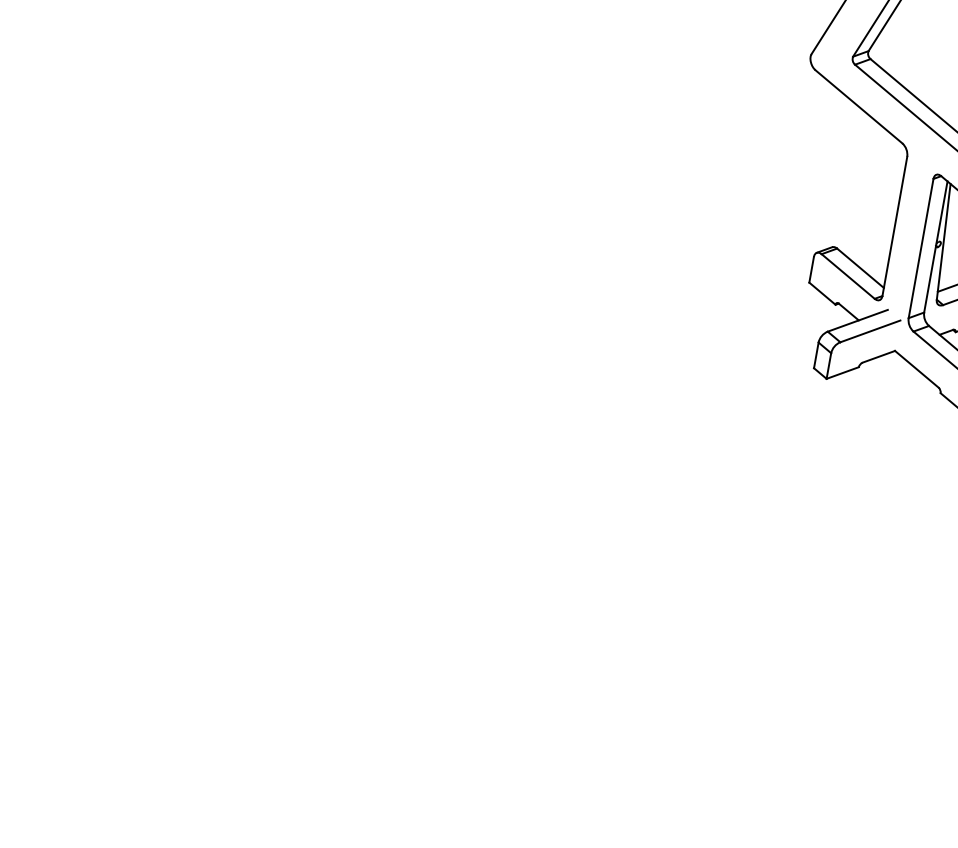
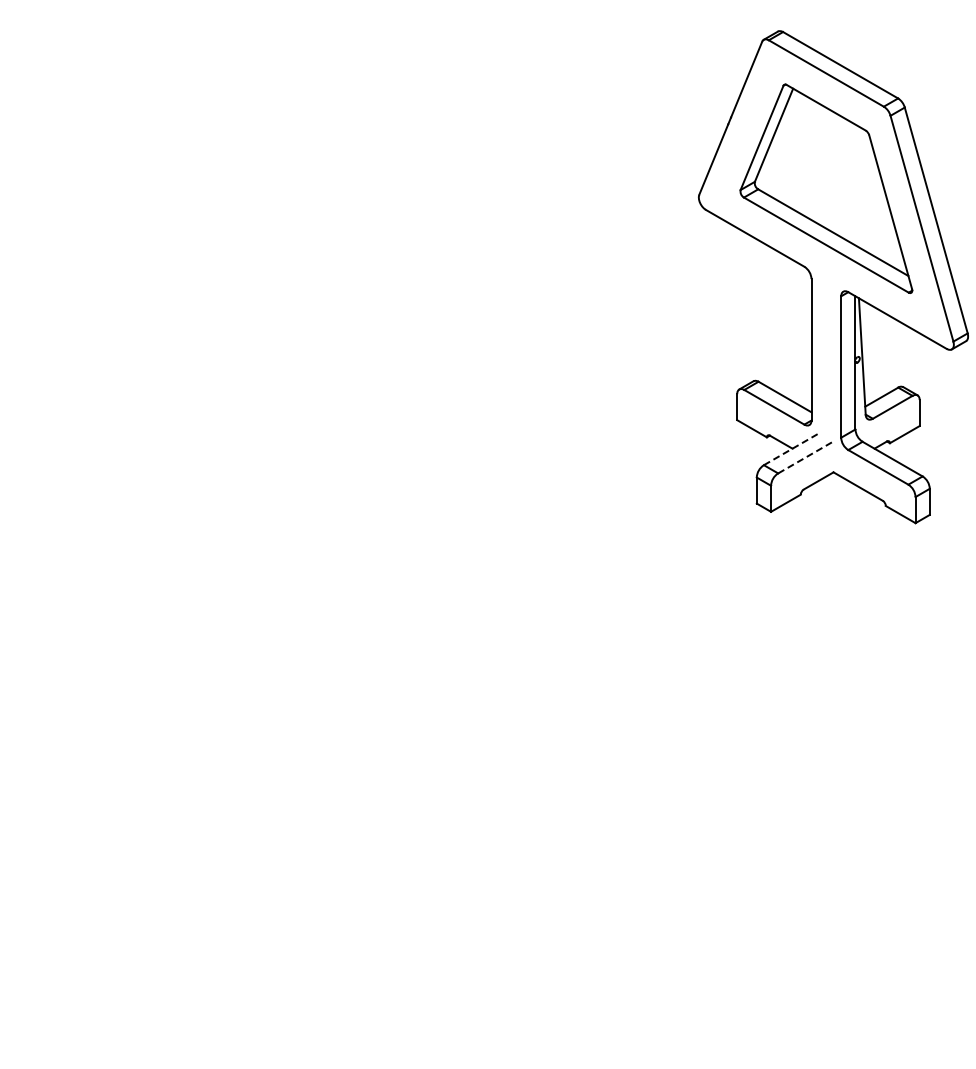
line: (857, 321) -> (791, 449), solid -> dashed
line: (870, 331) -> (805, 457), solid -> dashed

